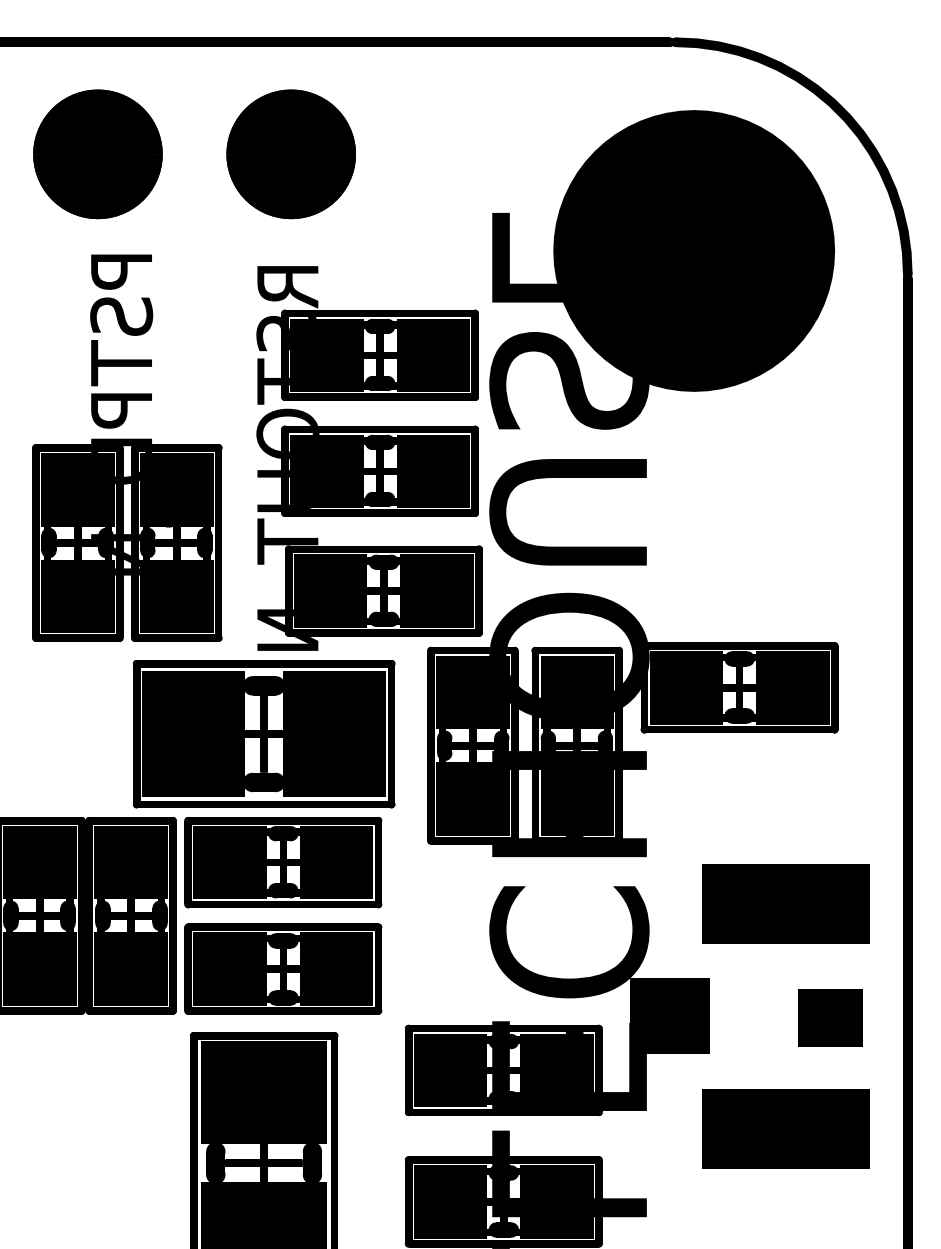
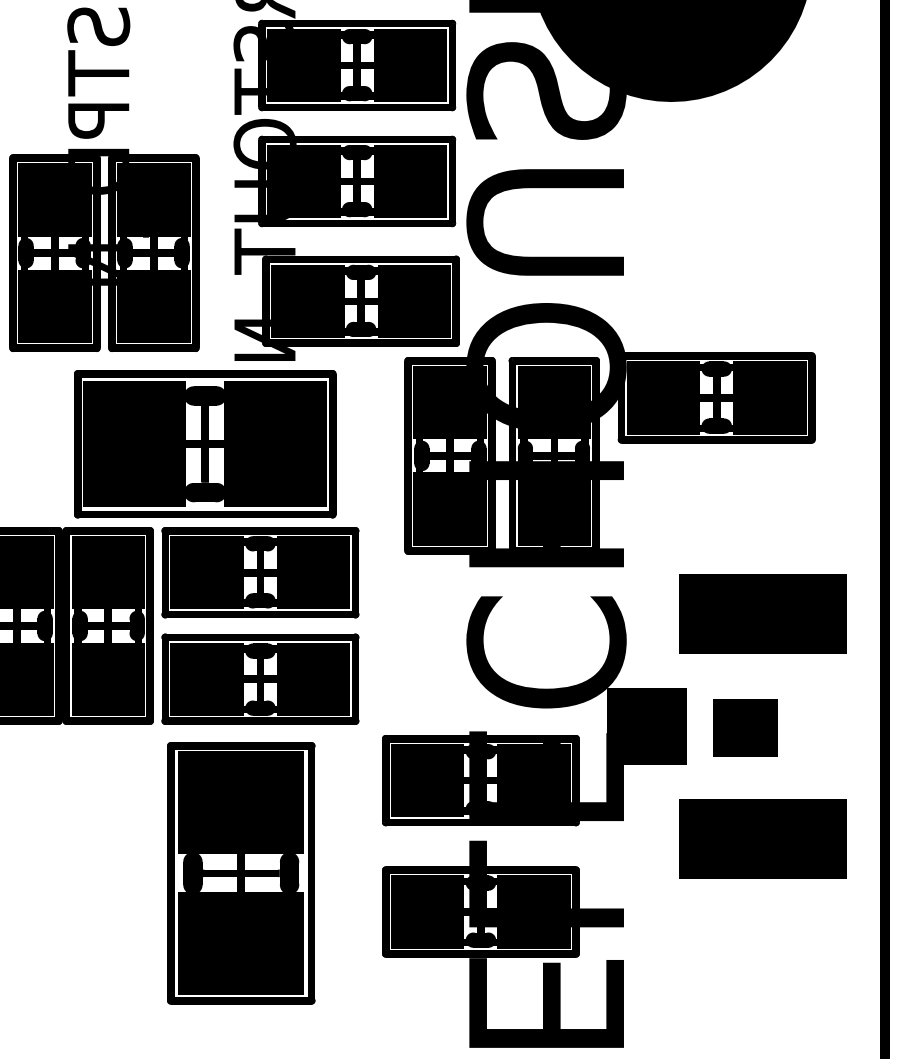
part: (263, 734) -> (204, 444), moved
part: (830, 1017) -> (745, 727), moved

